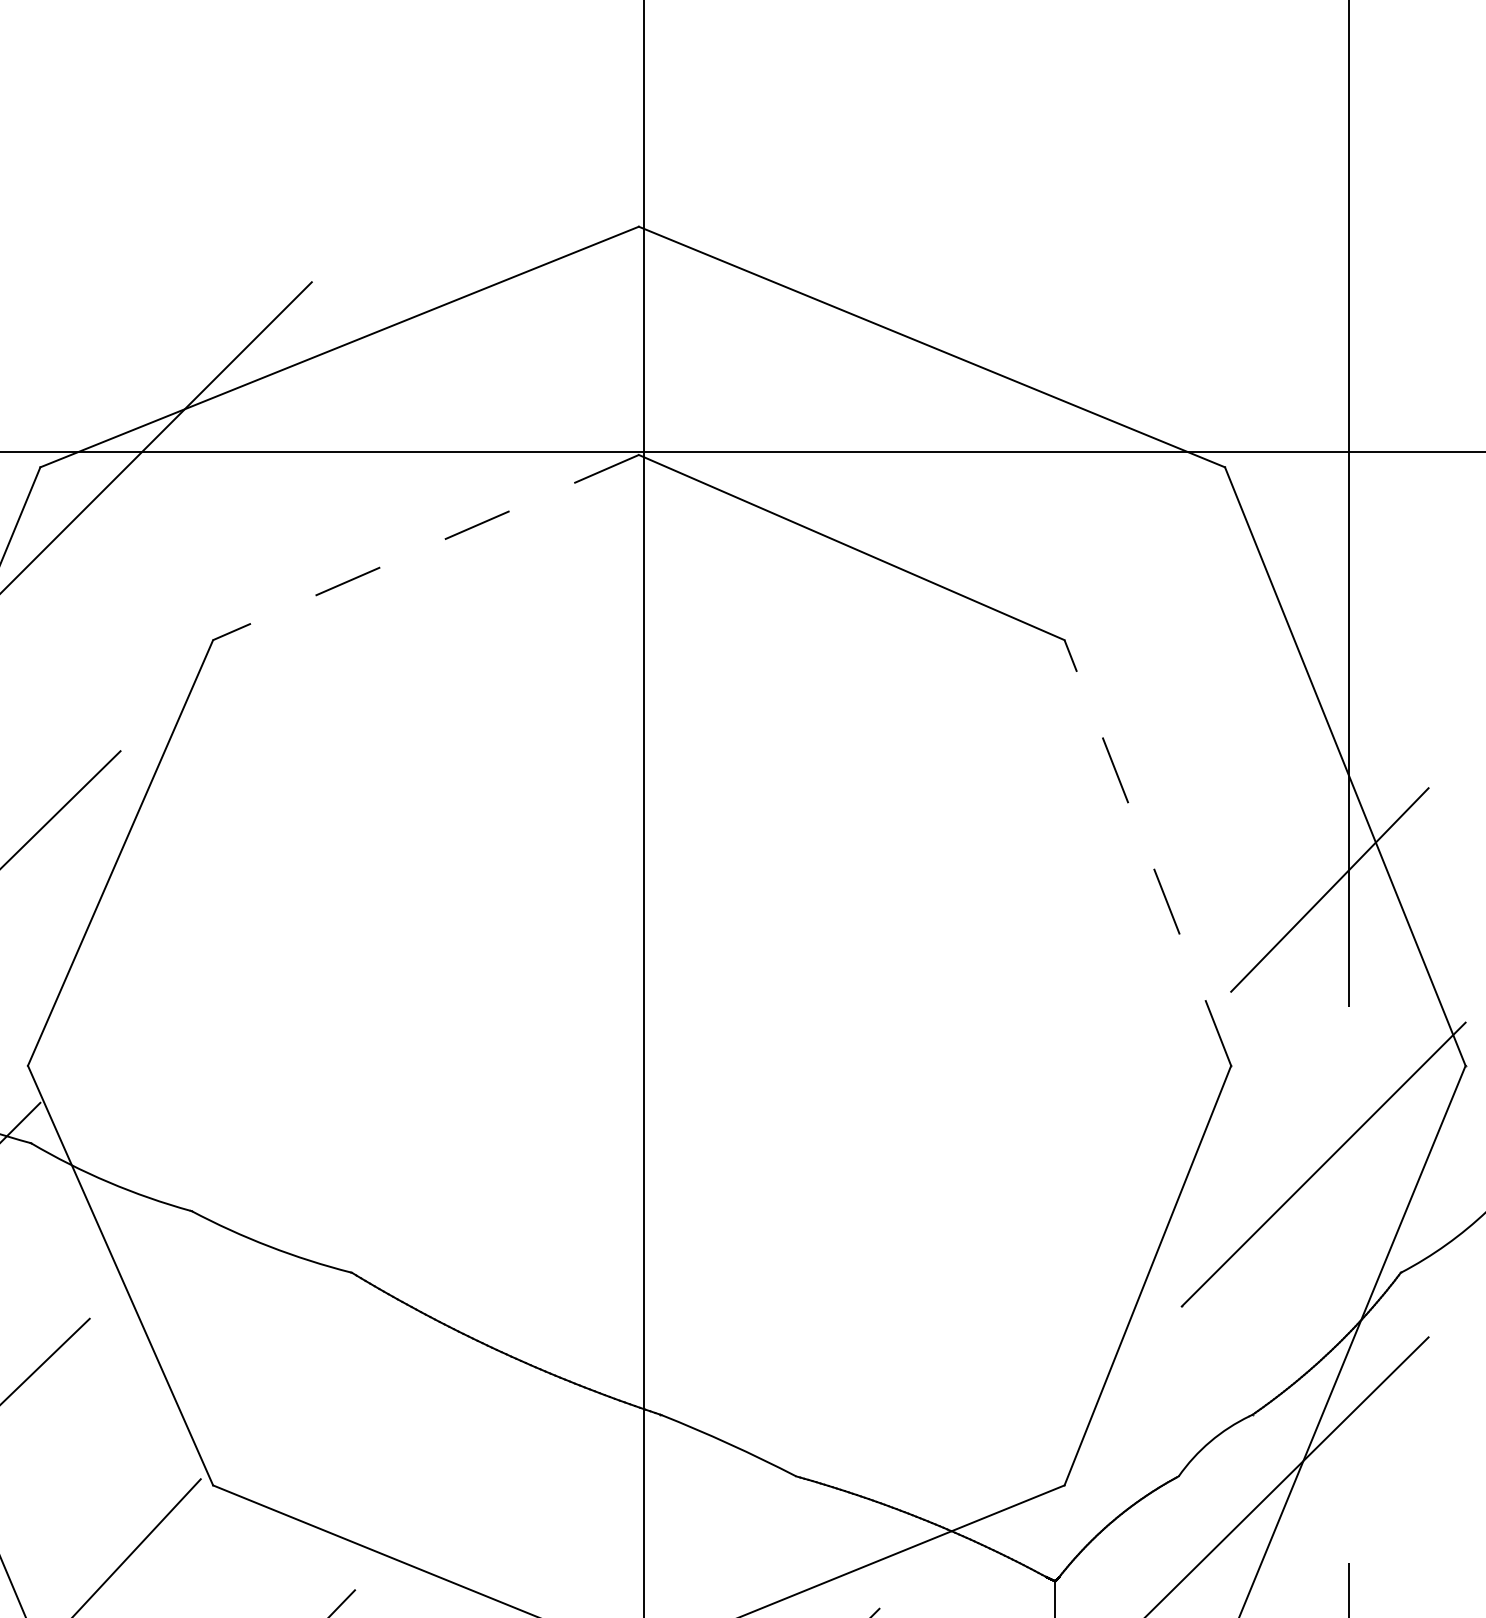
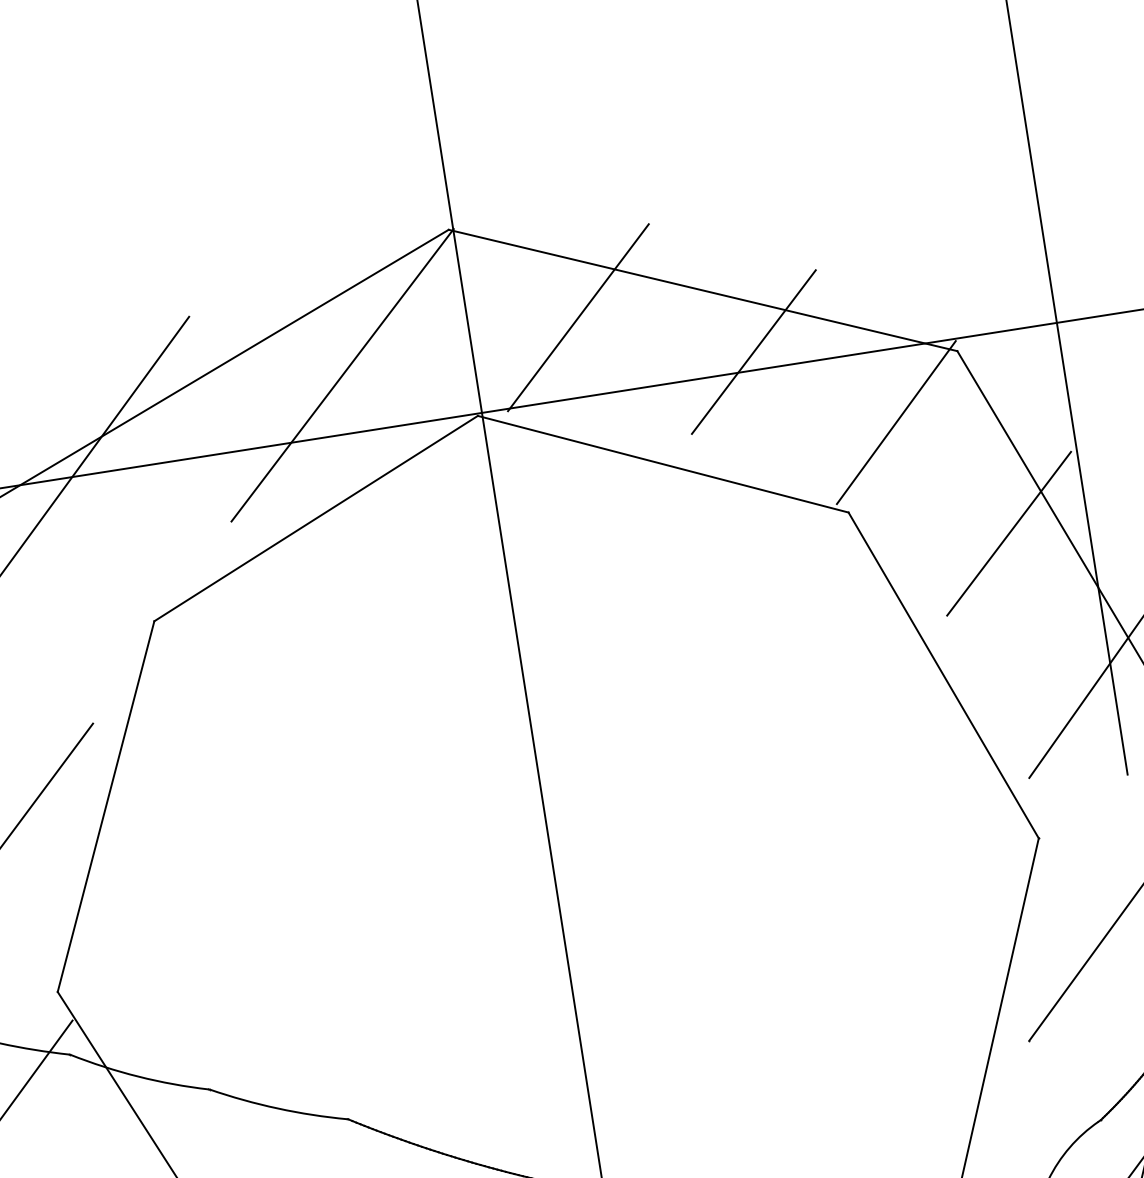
line: (777, 355) -> (578, 317), added
line: (484, 380) -> (342, 374), added
line: (980, 429) -> (753, 351), added
line: (1138, 540) -> (896, 421), added
line: (425, 547) -> (315, 518), dashed -> solid
line: (1252, 695) -> (1008, 533), added
line: (1147, 852) -> (943, 675), dashed -> solid

